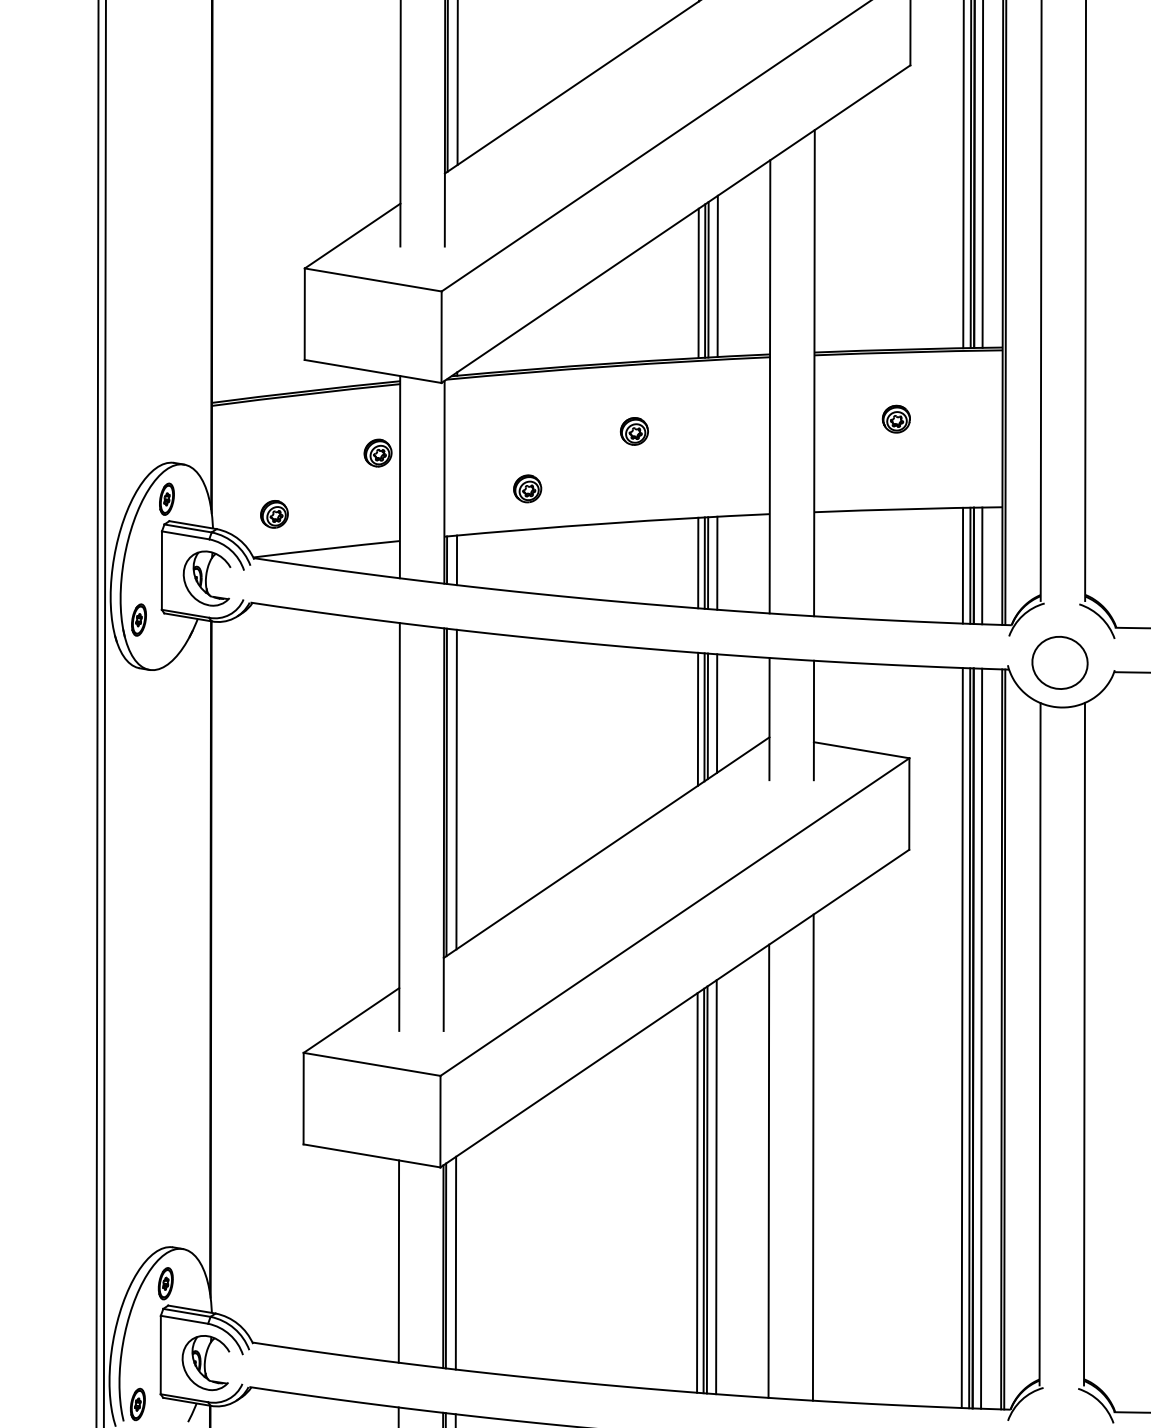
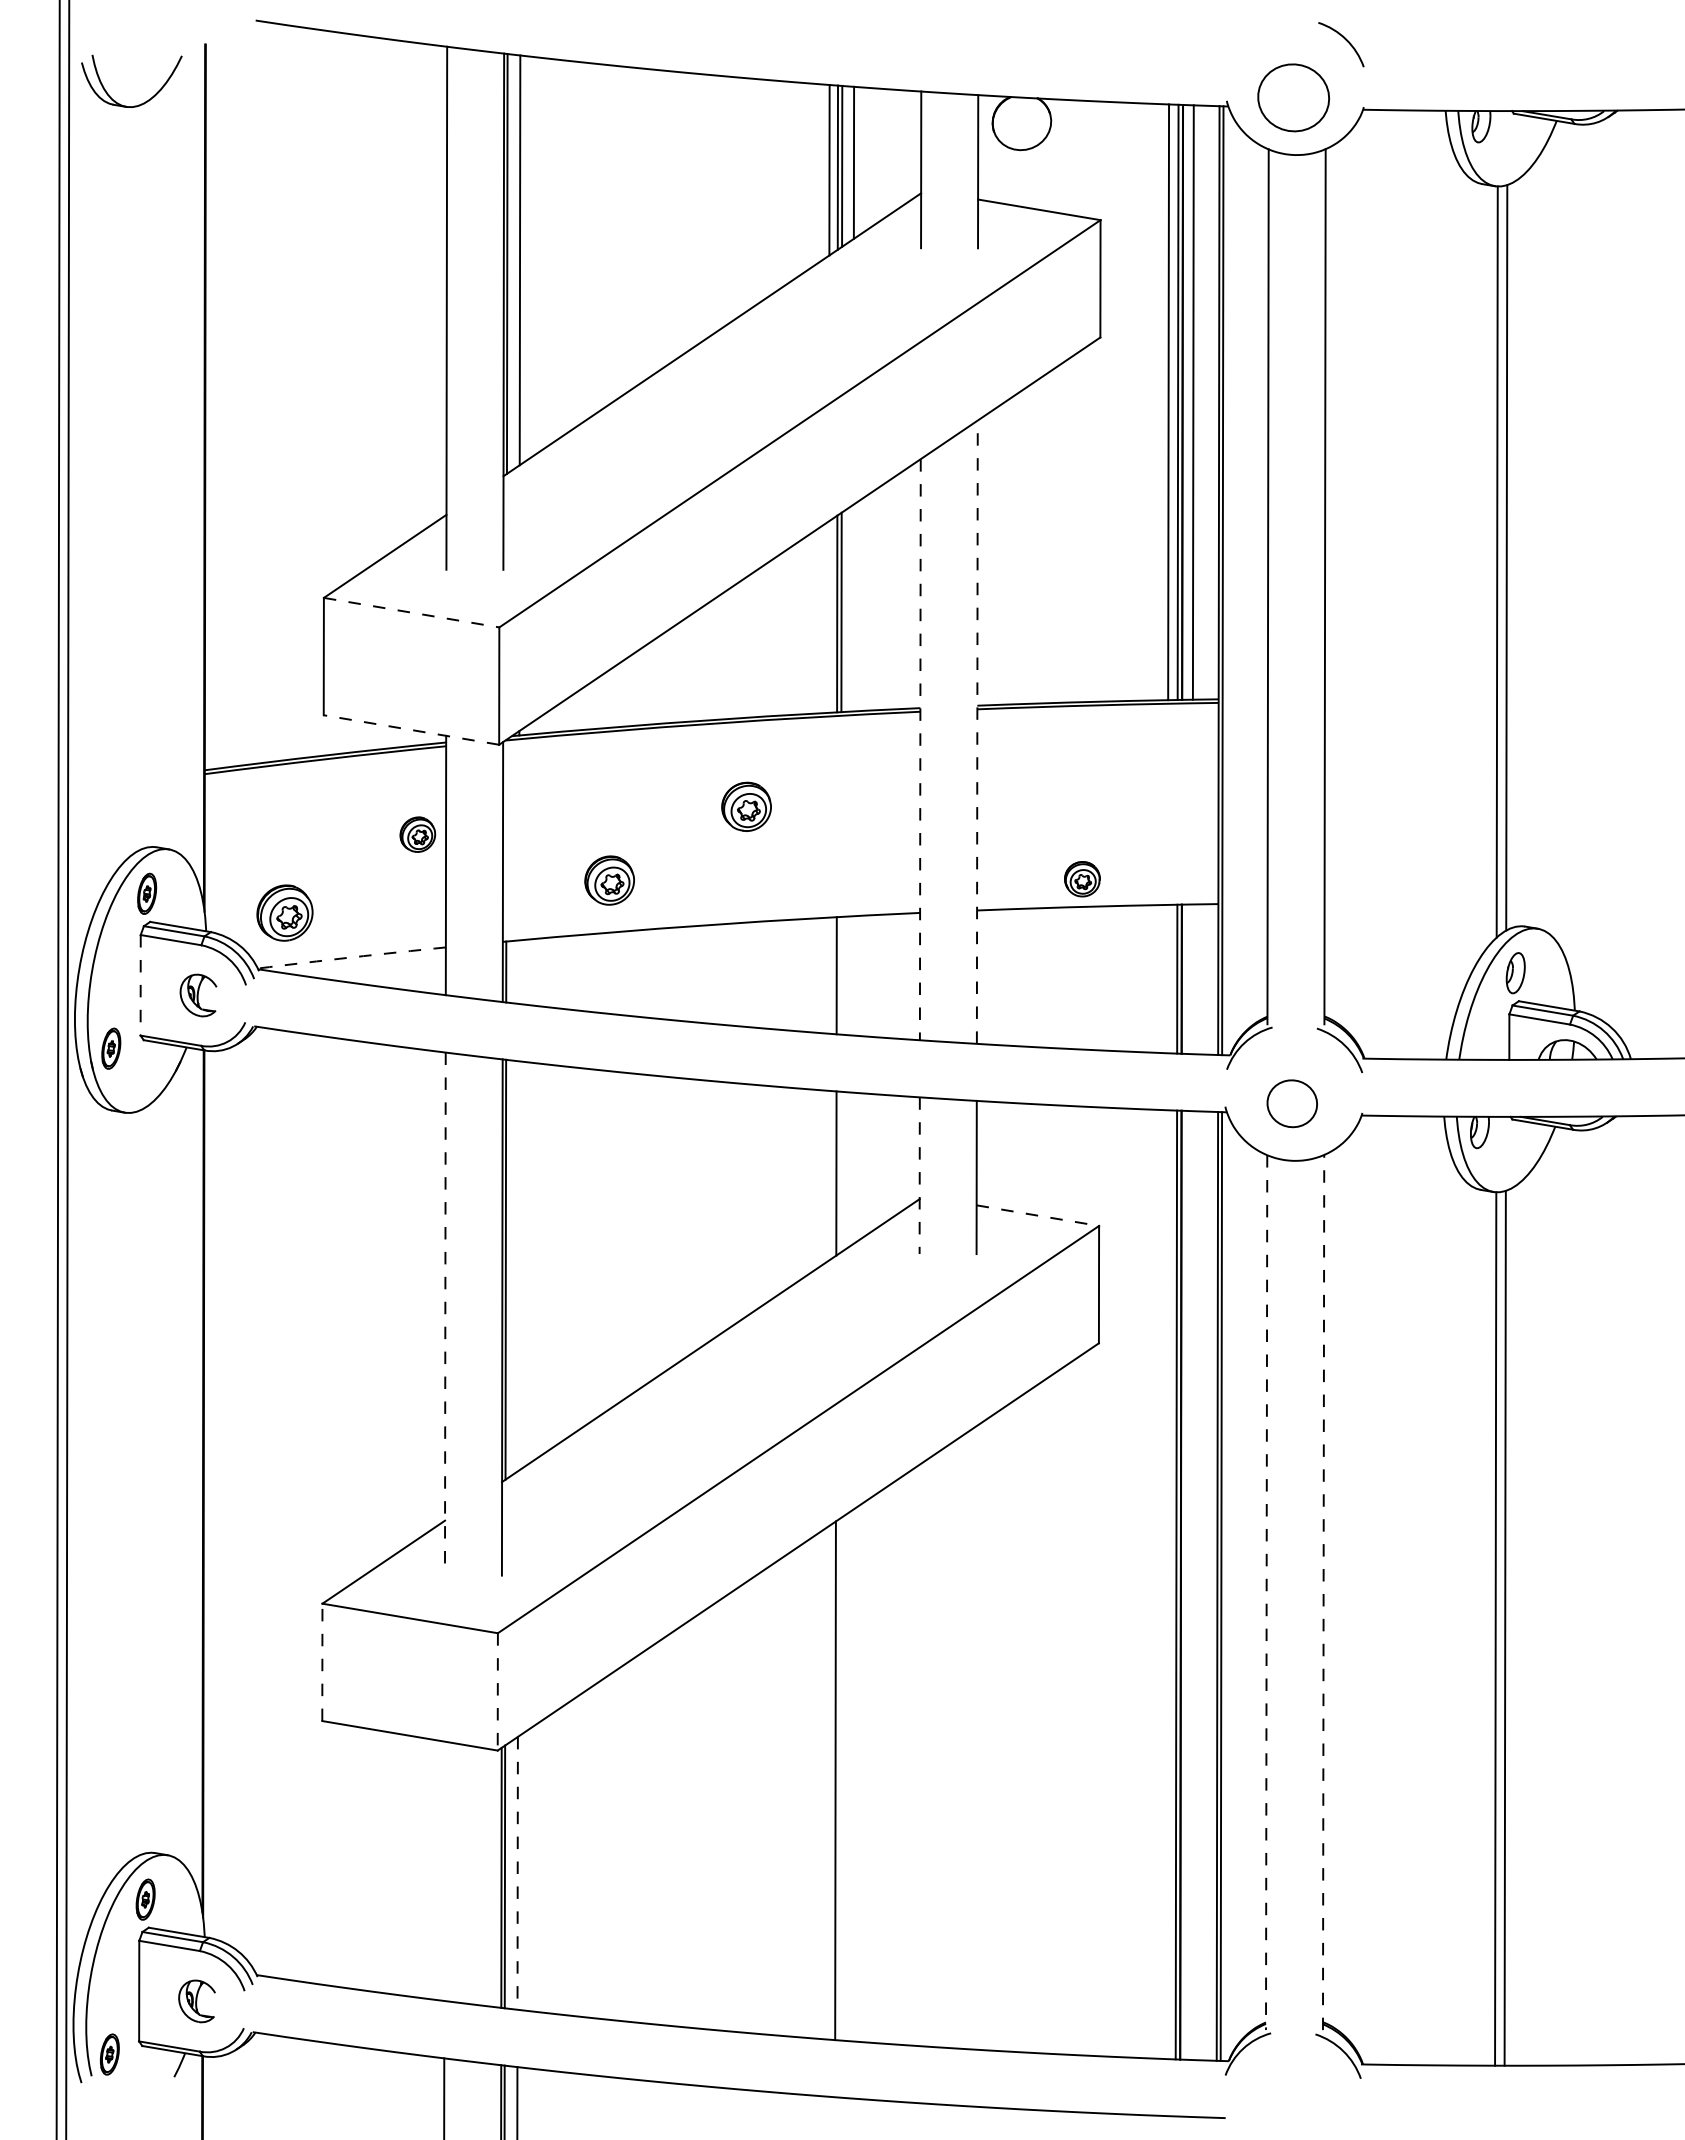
line: (717, 275) -> (853, 607), removed
line: (373, 279) -> (411, 612), solid -> dashed
line: (698, 282) -> (828, 616), removed
line: (373, 371) -> (411, 730), solid -> dashed
line: (814, 373) -> (977, 732), solid -> dashed
line: (770, 386) -> (920, 749), solid -> dashed
part: (896, 419) -> (1082, 879), moved
part: (634, 431) -> (746, 806), size x1.4
part: (527, 488) -> (609, 880), size x1.4
part: (274, 514) -> (284, 913), size x1.6
arc: (326, 548) -> (351, 957), solid -> dashed
line: (456, 559) -> (518, 971), removed
line: (698, 562) -> (828, 975), removed
line: (707, 562) -> (840, 975), removed
line: (717, 562) -> (852, 975), removed
line: (962, 565) -> (1167, 978), removed
line: (982, 566) -> (1192, 979), removed
line: (161, 570) -> (140, 985), solid -> dashed
part: (207, 578) -> (198, 995), size x0.6
part: (1060, 662) -> (1292, 1103), size x0.7
line: (717, 713) -> (852, 1168), removed
line: (707, 715) -> (840, 1171), removed
line: (697, 718) -> (827, 1175), removed
line: (769, 719) -> (919, 1176), solid -> dashed
line: (862, 750) -> (1038, 1215), solid -> dashed
line: (456, 789) -> (518, 1266), removed
line: (399, 827) -> (445, 1314), solid -> dashed
line: (961, 1037) -> (1166, 1584), removed
line: (981, 1038) -> (1191, 1585), removed
line: (1039, 1044) -> (1266, 1593), solid -> dashed
line: (1084, 1044) -> (1323, 1592), solid -> dashed
line: (303, 1098) -> (322, 1662), solid -> dashed
line: (440, 1121) -> (497, 1691), solid -> dashed
line: (813, 1157) -> (975, 1737), removed
line: (768, 1171) -> (918, 1755), removed
line: (716, 1186) -> (851, 1775), removed
line: (706, 1189) -> (839, 1779), removed
line: (696, 1193) -> (826, 1783), removed
line: (398, 1260) -> (444, 1870), removed
line: (455, 1263) -> (517, 1873), solid -> dashed
part: (205, 1363) -> (196, 2001), size x0.6

